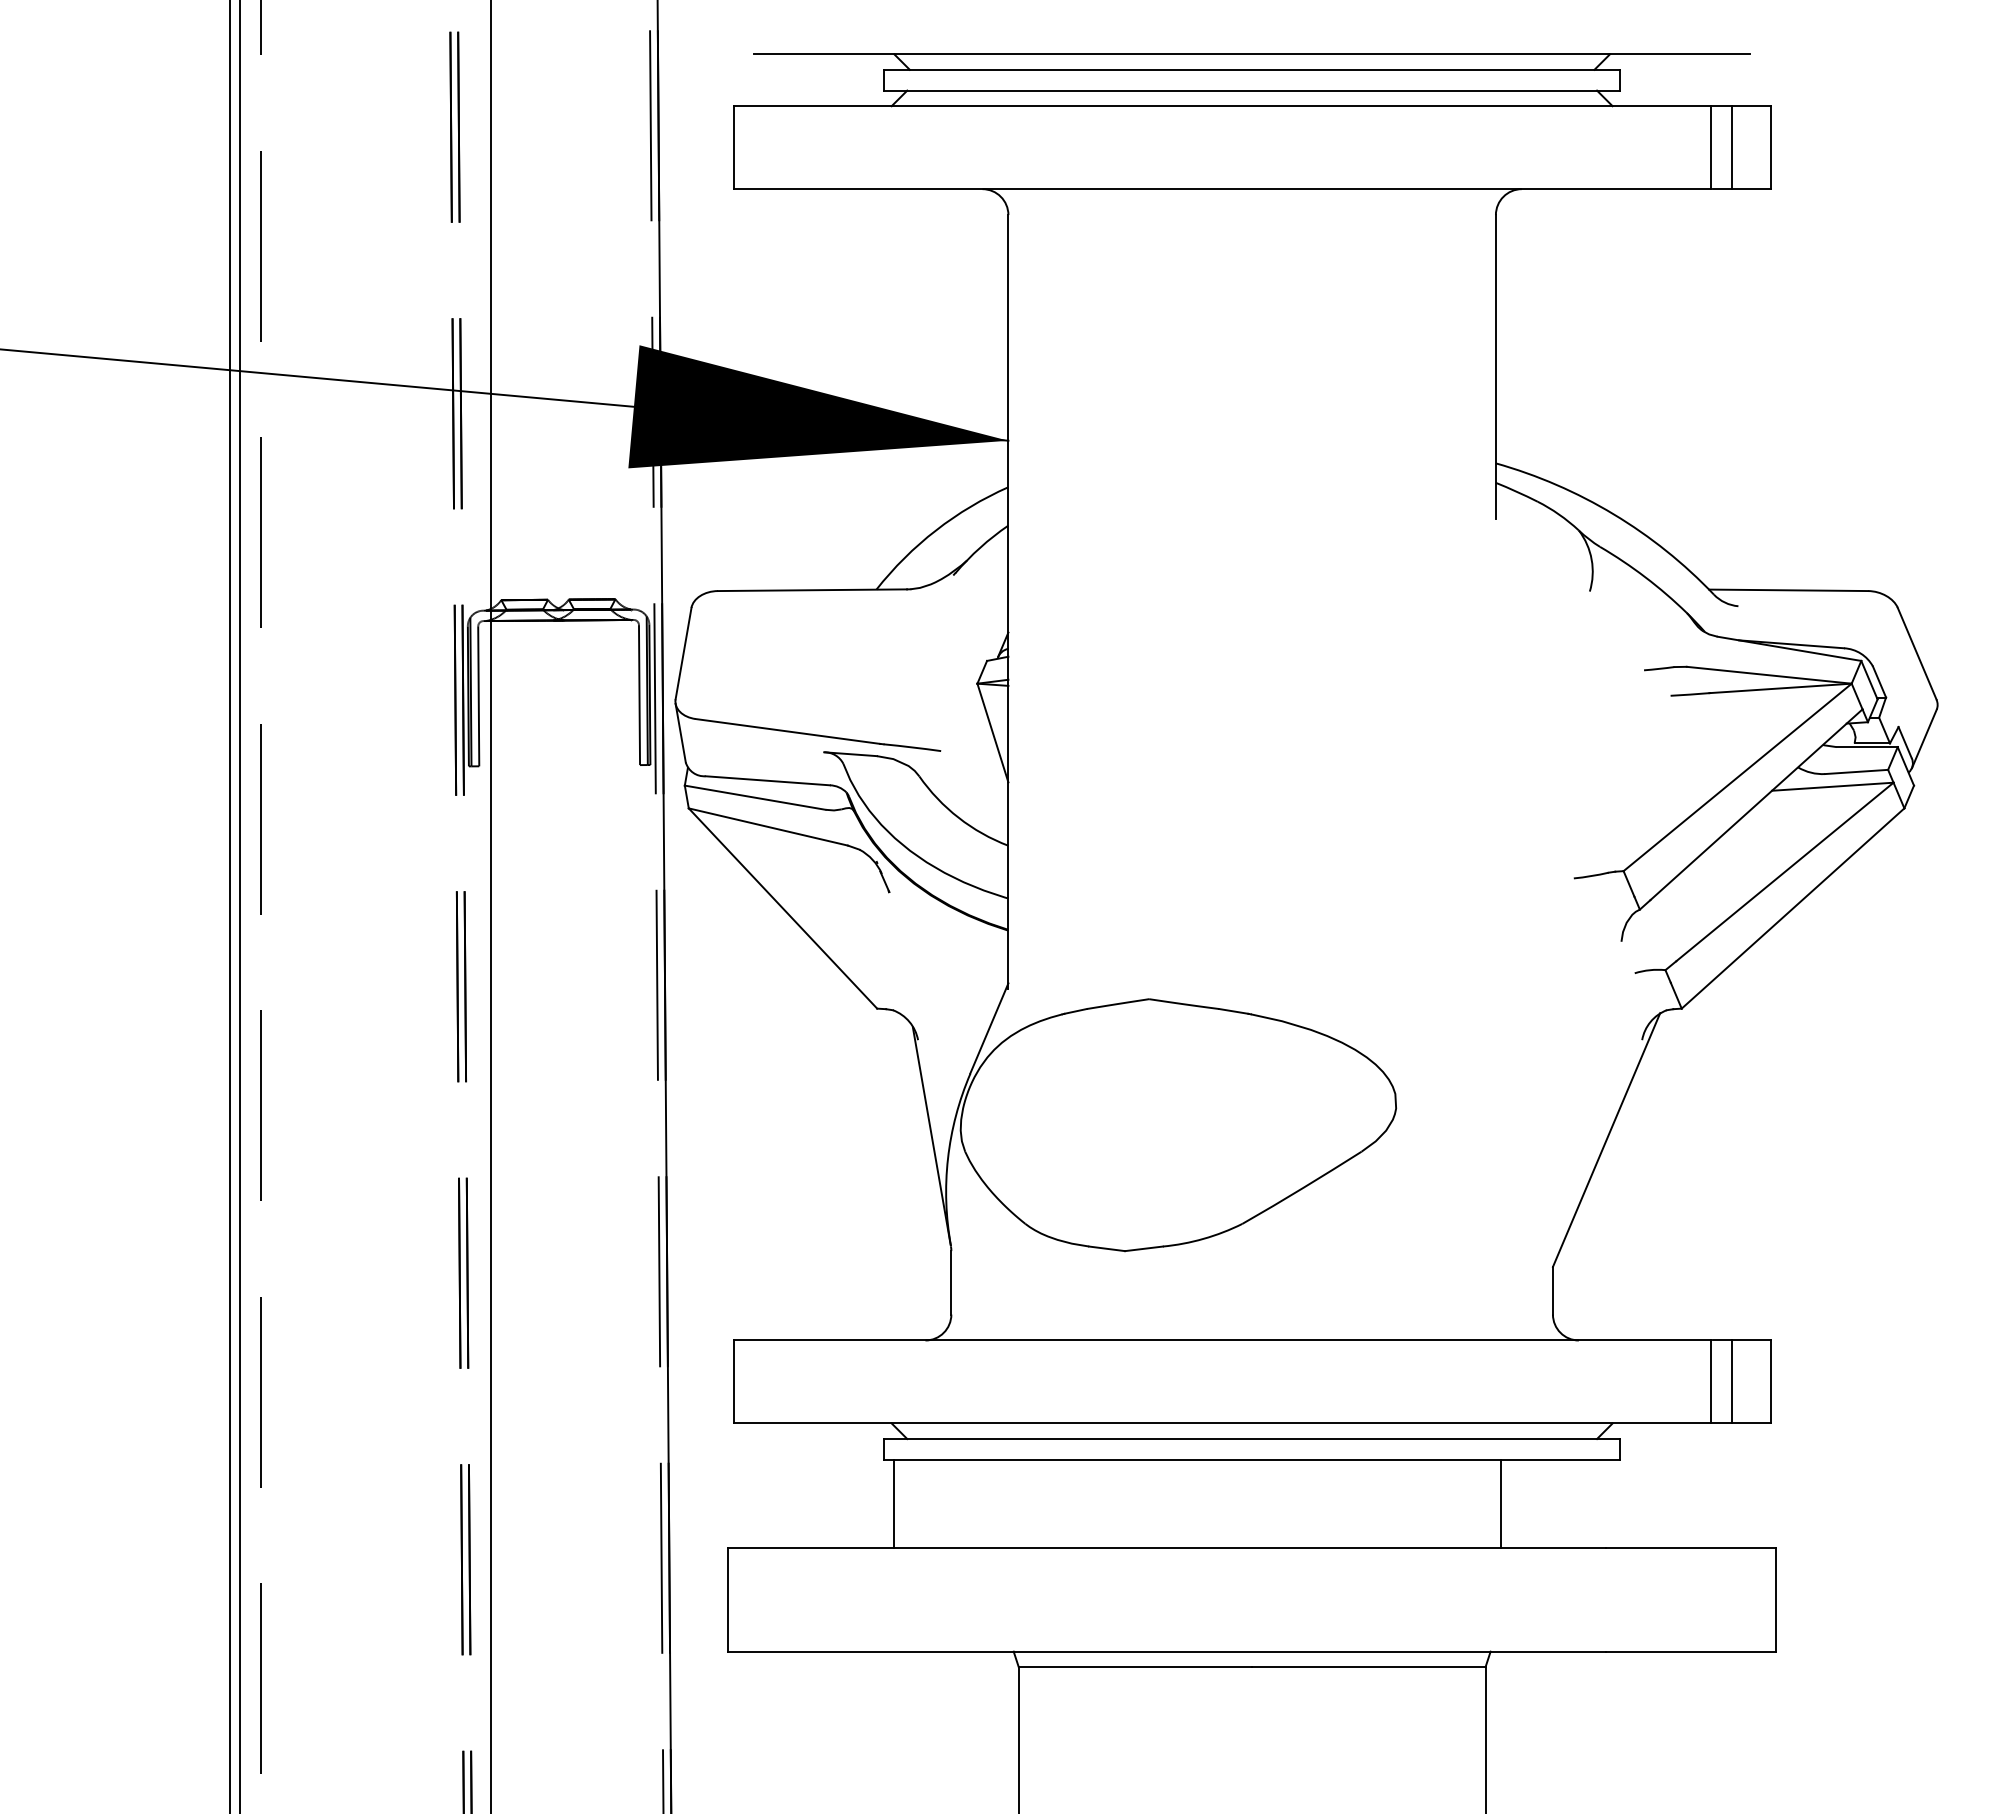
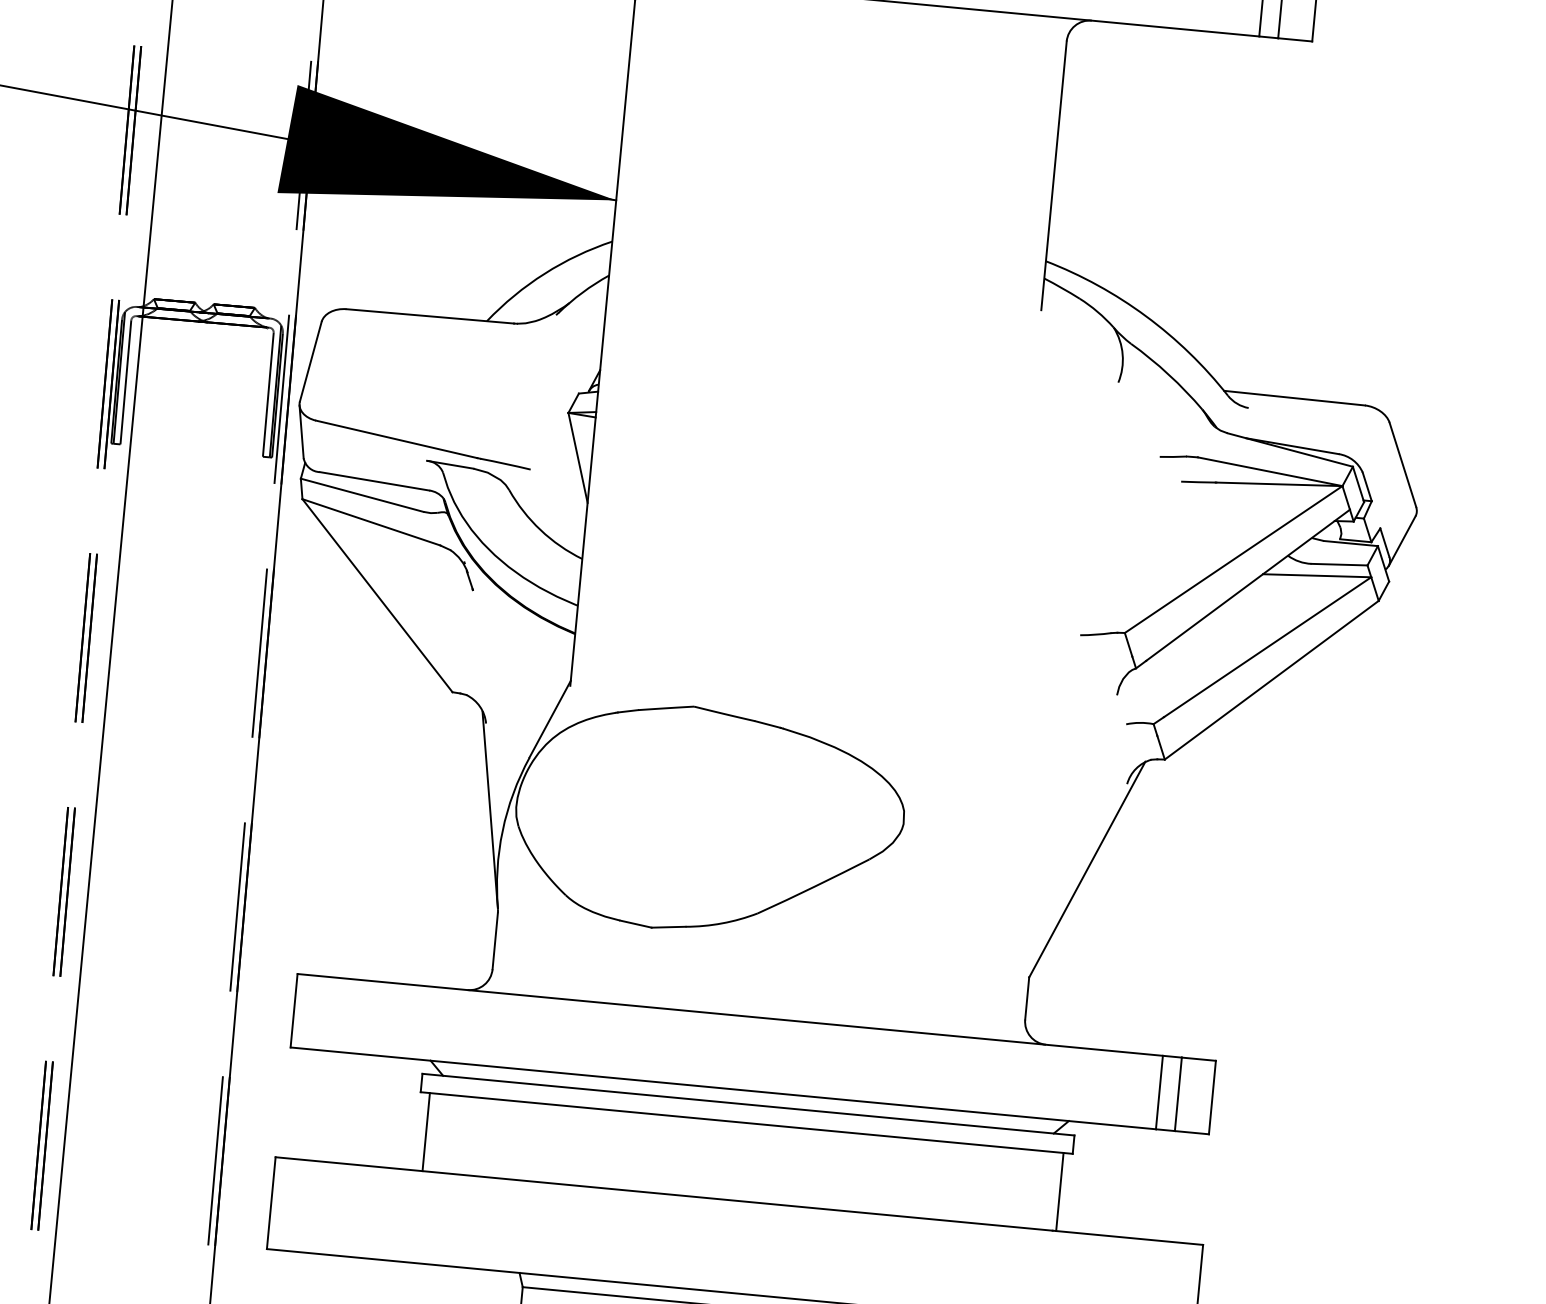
line: (1501, 1503) -> (1060, 1191), moved

